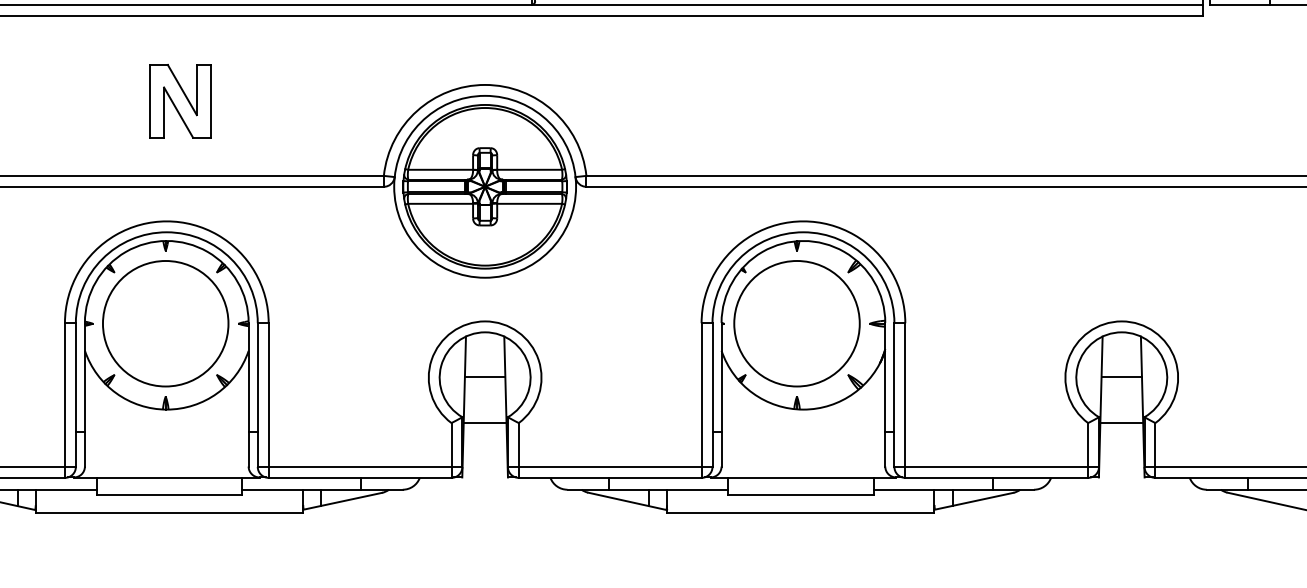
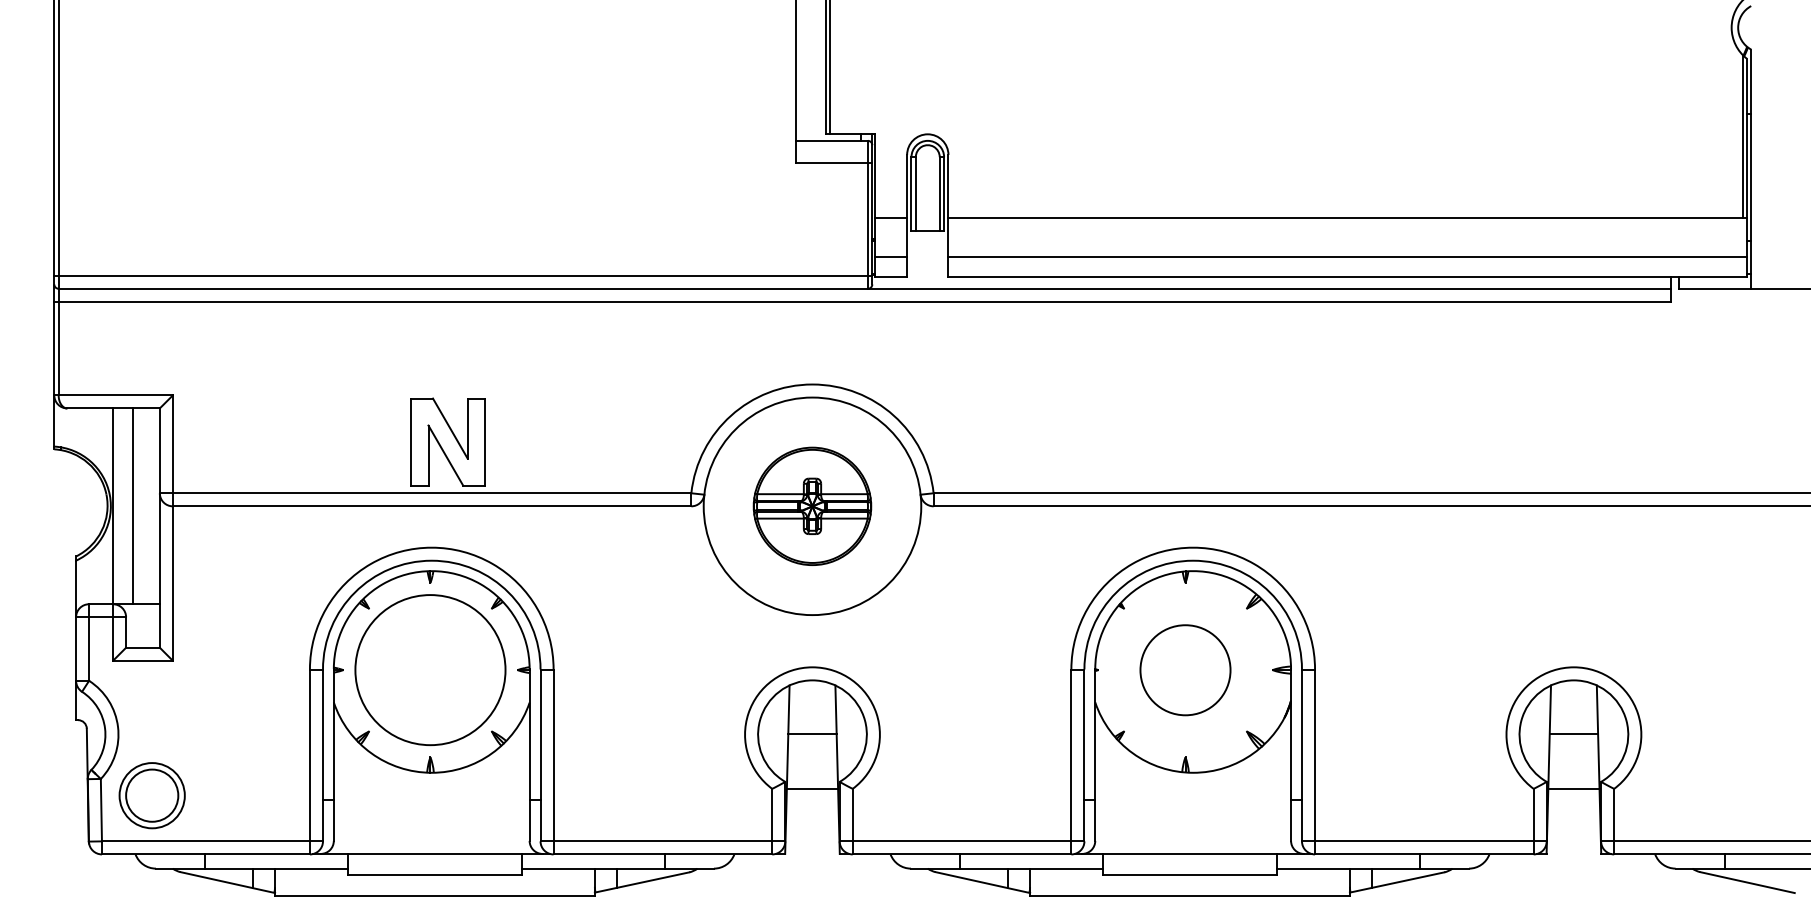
part: (179, 100) -> (447, 441), moved
part: (485, 186) -> (812, 506), size x0.6
circle: (797, 324) -> (1185, 670), size x0.6

